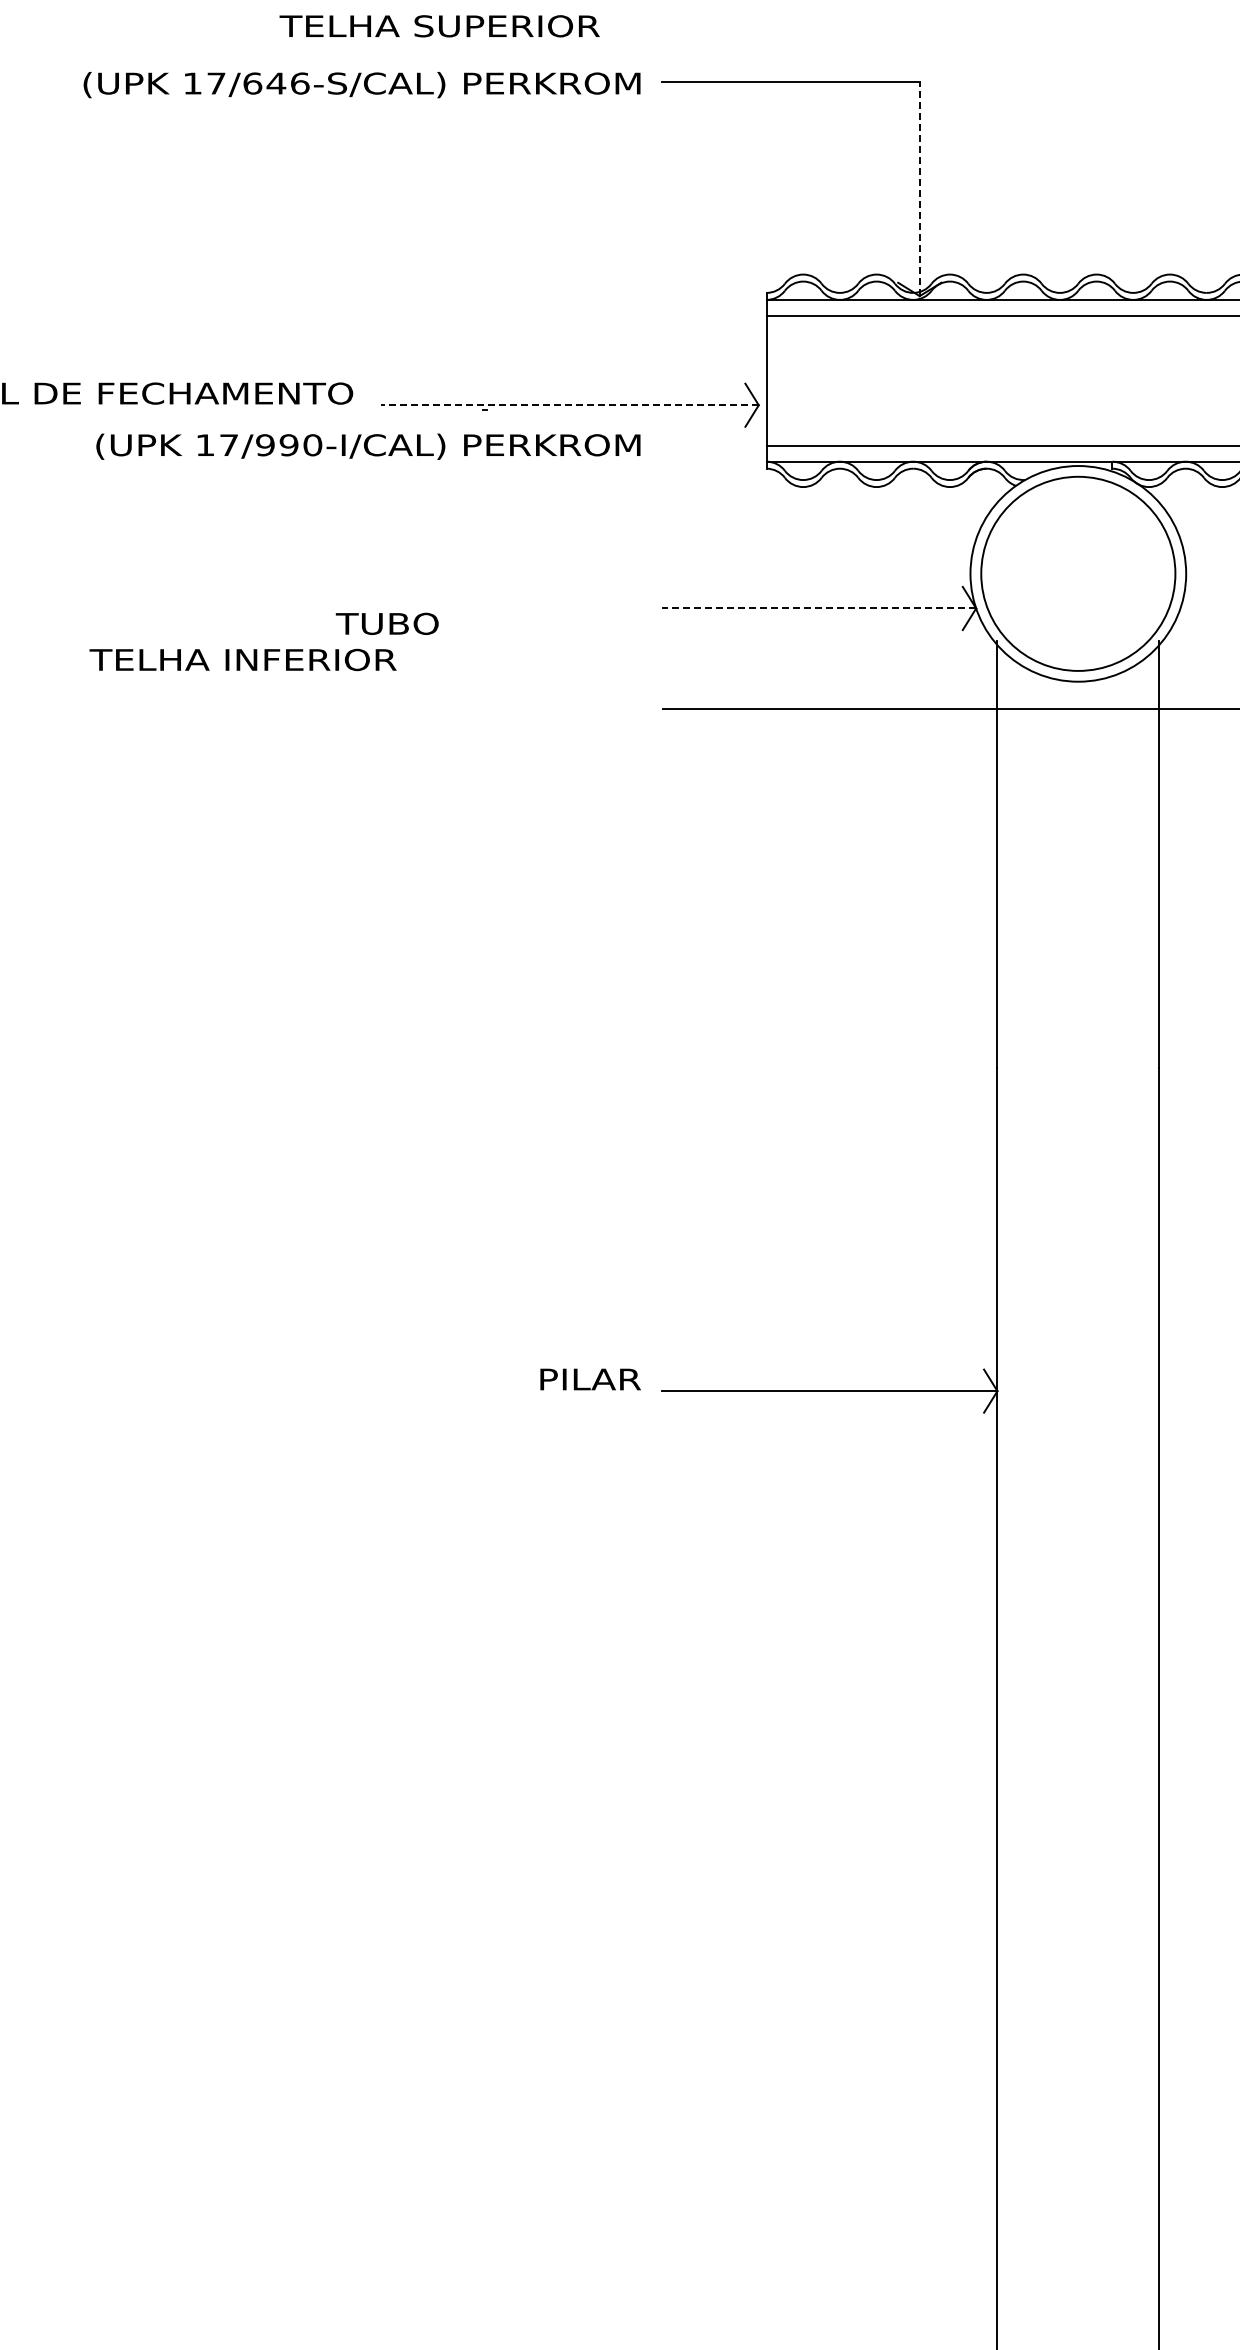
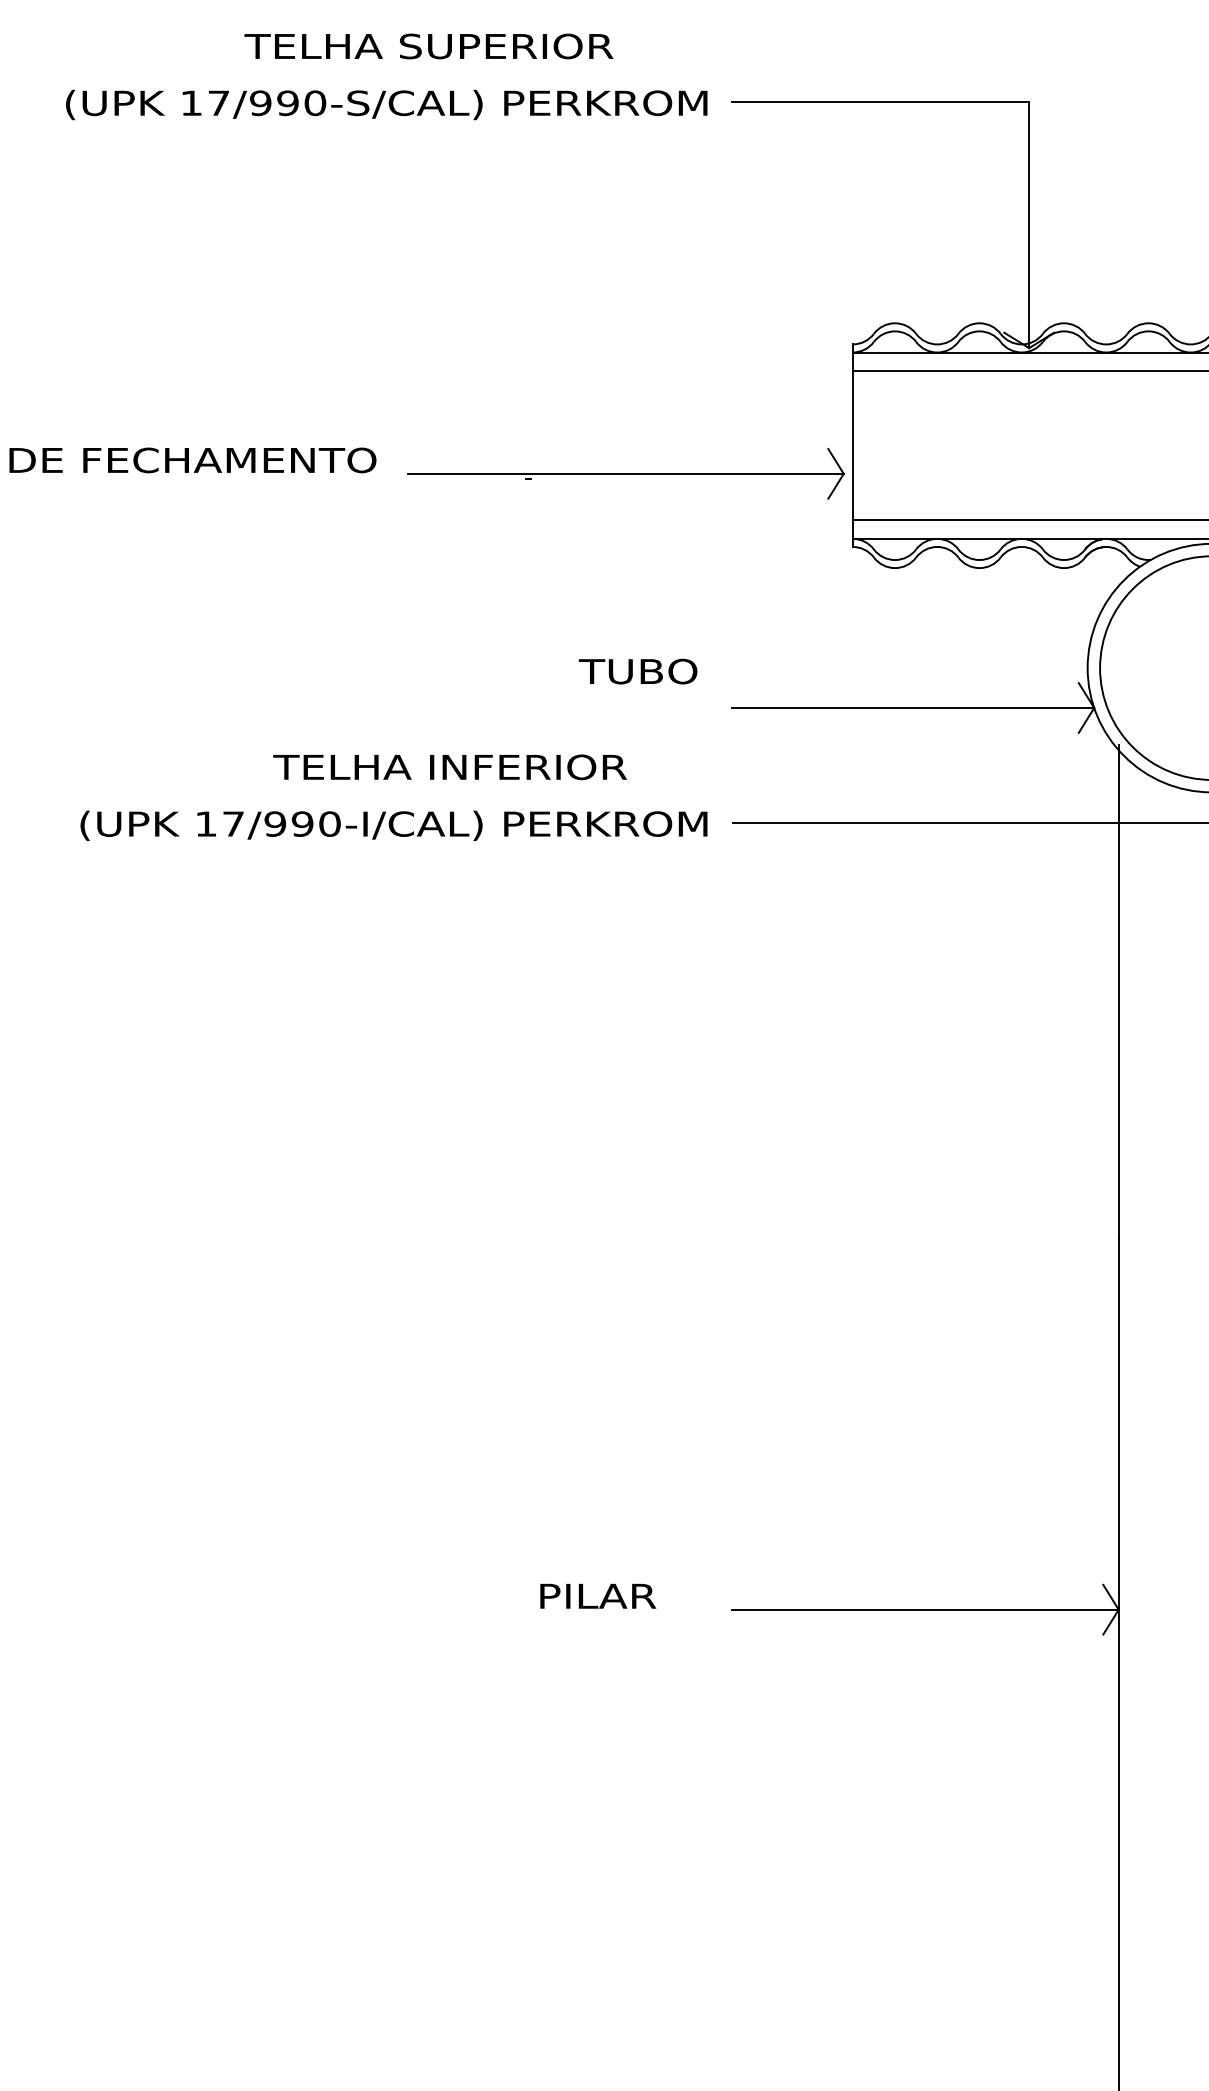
text: (439, 26) -> (428, 46), moved
text: (276, 83) -> (288, 103), 17/646-S/CAL) -> 17/990-S/CAL)
line: (919, 189) -> (1028, 225), dashed -> solid
line: (569, 405) -> (625, 474), dashed -> solid
text: (368, 446) -> (394, 825), moved
line: (818, 608) -> (912, 708), dashed -> solid
text: (386, 623) -> (637, 671), moved
text: (242, 659) -> (449, 766), moved
text: (590, 1379) -> (598, 1596), moved

